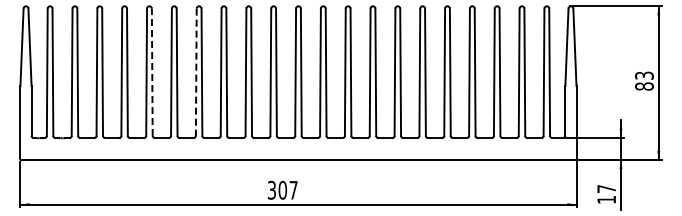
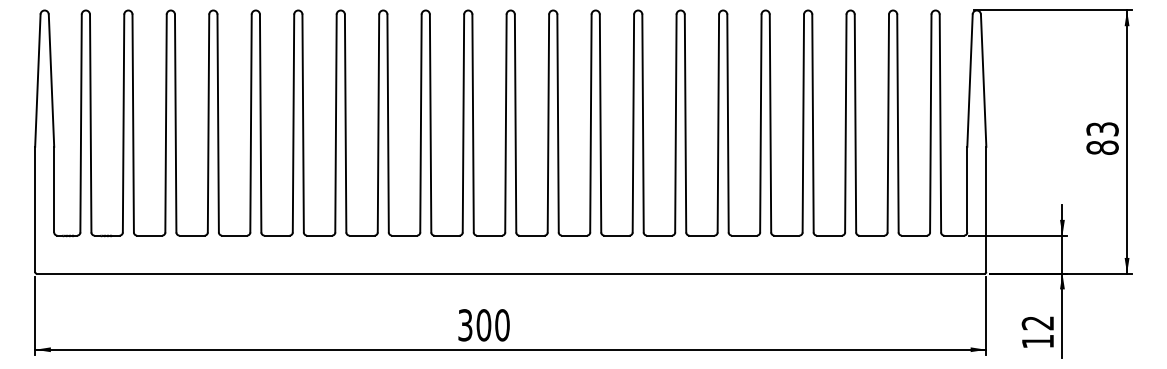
line: (152, 72) -> (261, 123), dashed -> solid
line: (196, 72) -> (336, 123), dashed -> solid
text: (293, 189) -> (502, 323), 307 -> 300
text: (606, 189) -> (1037, 323), 17 -> 12

